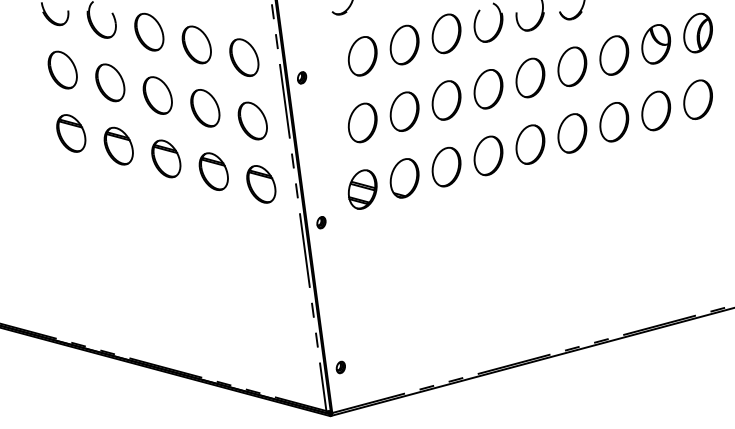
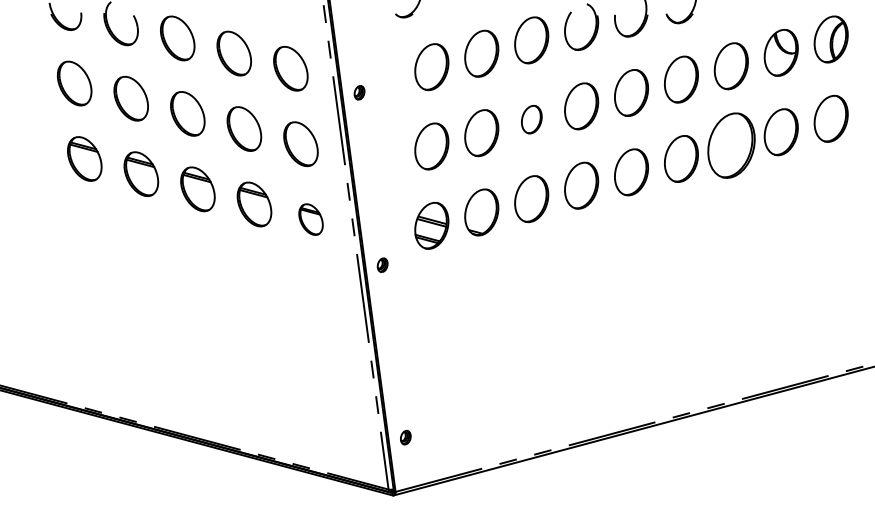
part: (446, 100) -> (531, 119), size x0.6
part: (613, 122) -> (730, 145), size x1.4
part: (260, 184) -> (310, 219), size x0.7

